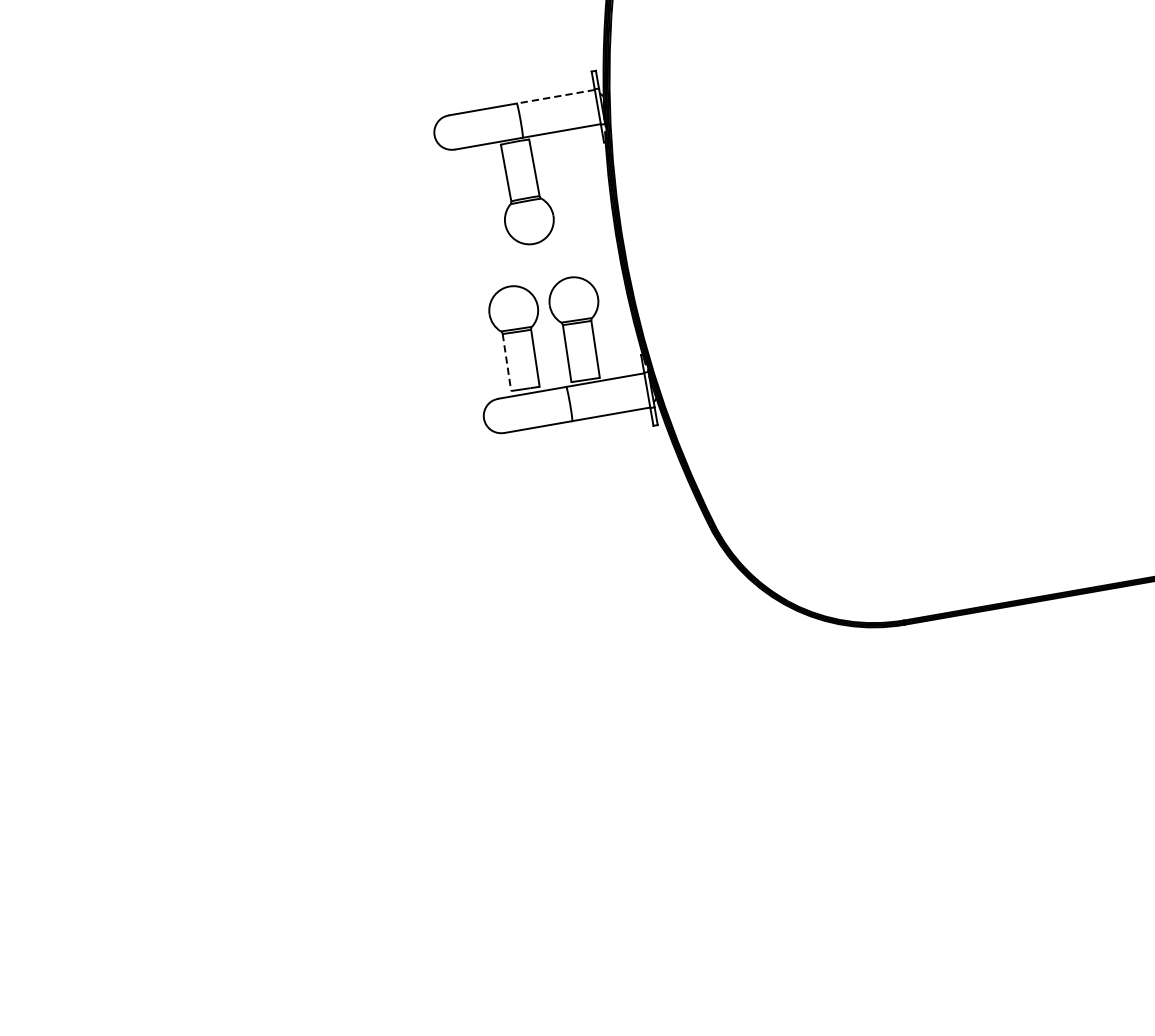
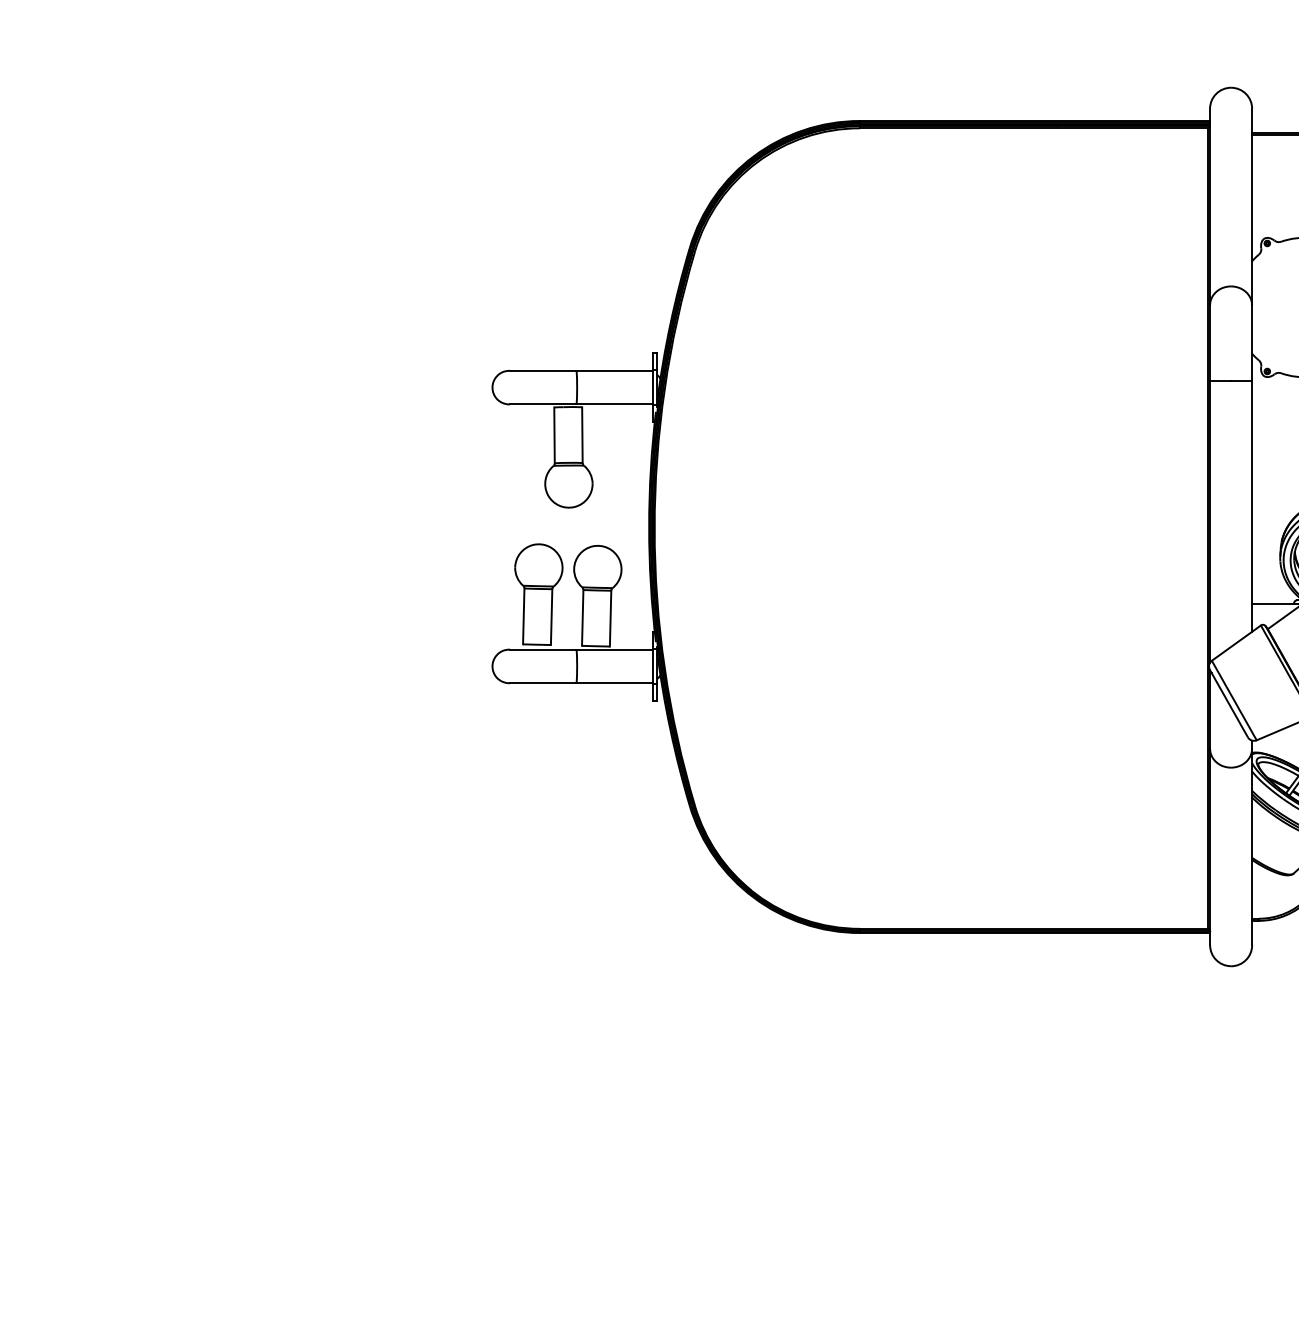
line: (555, 96) -> (614, 370), dashed -> solid
line: (506, 362) -> (523, 616), dashed -> solid

